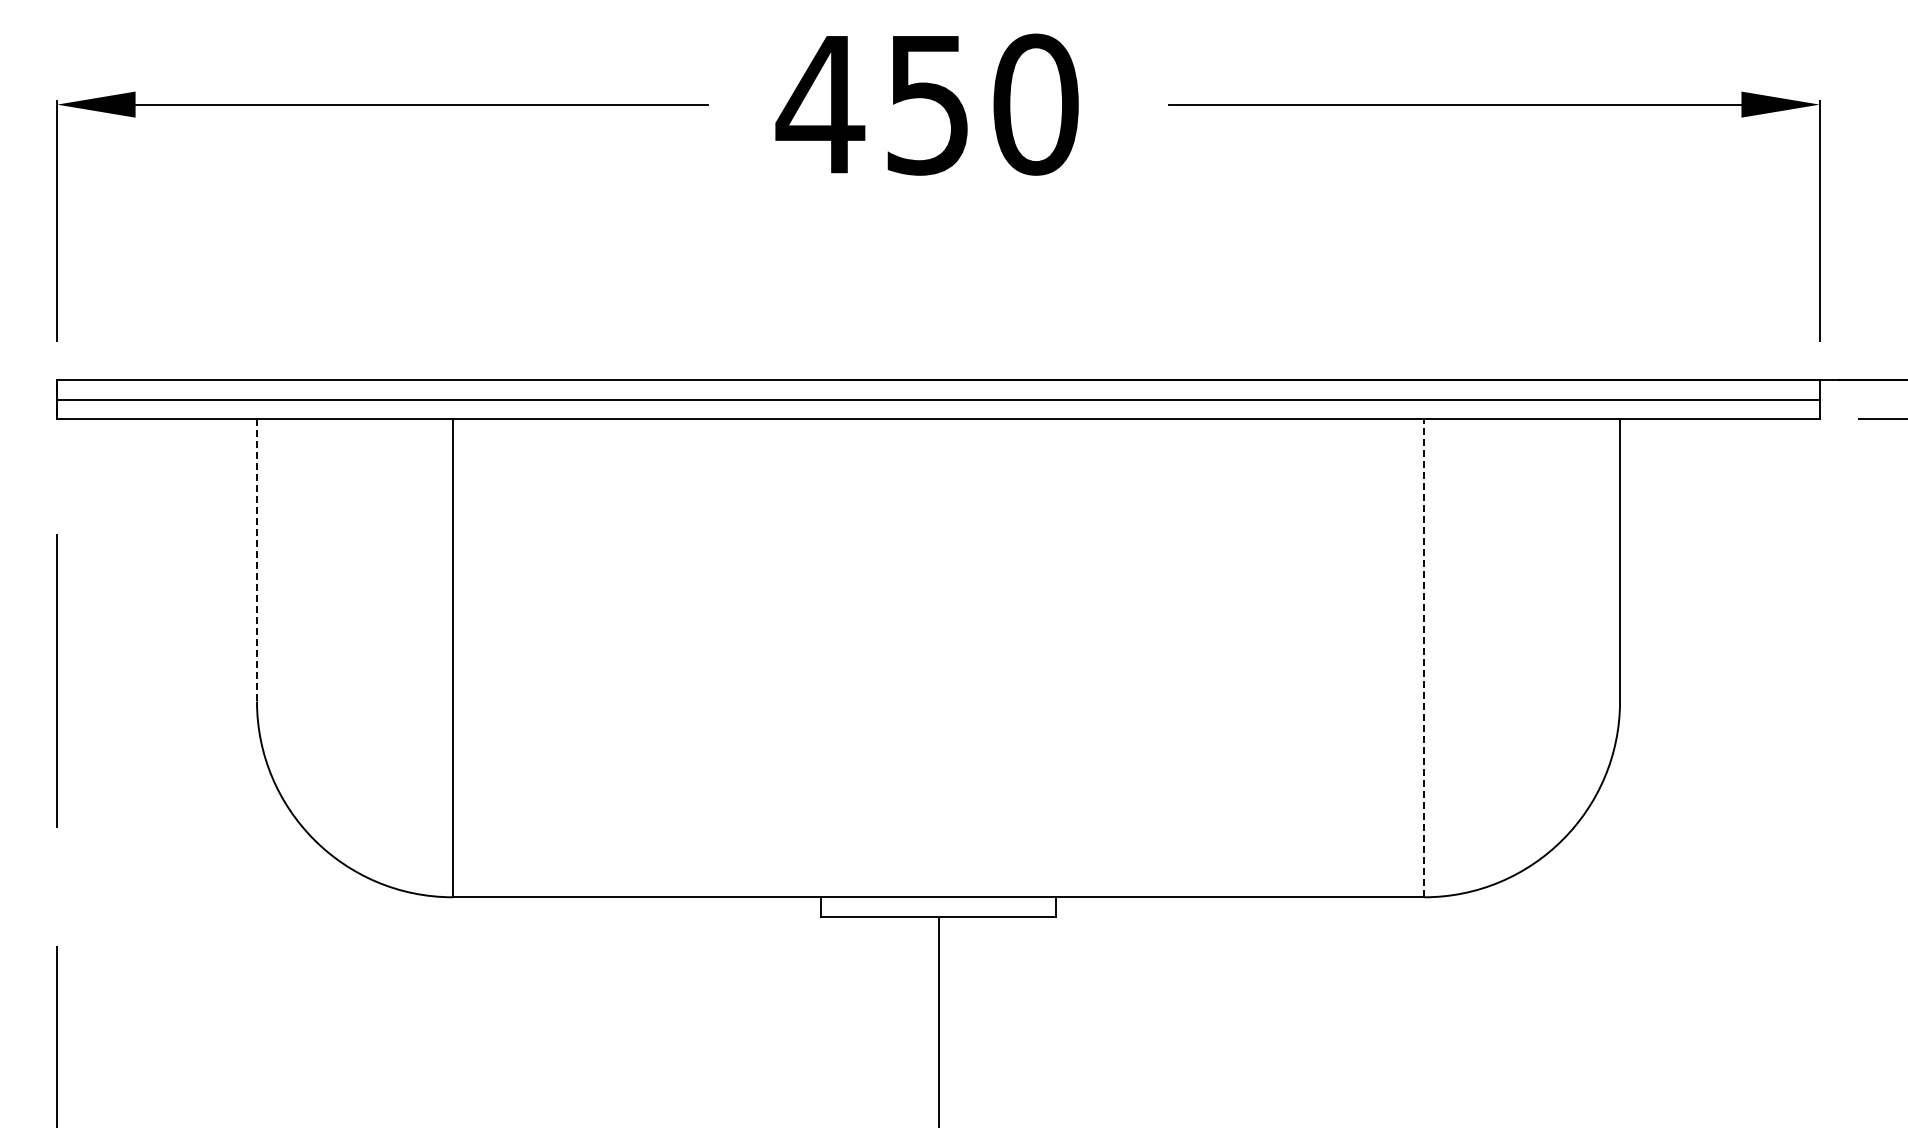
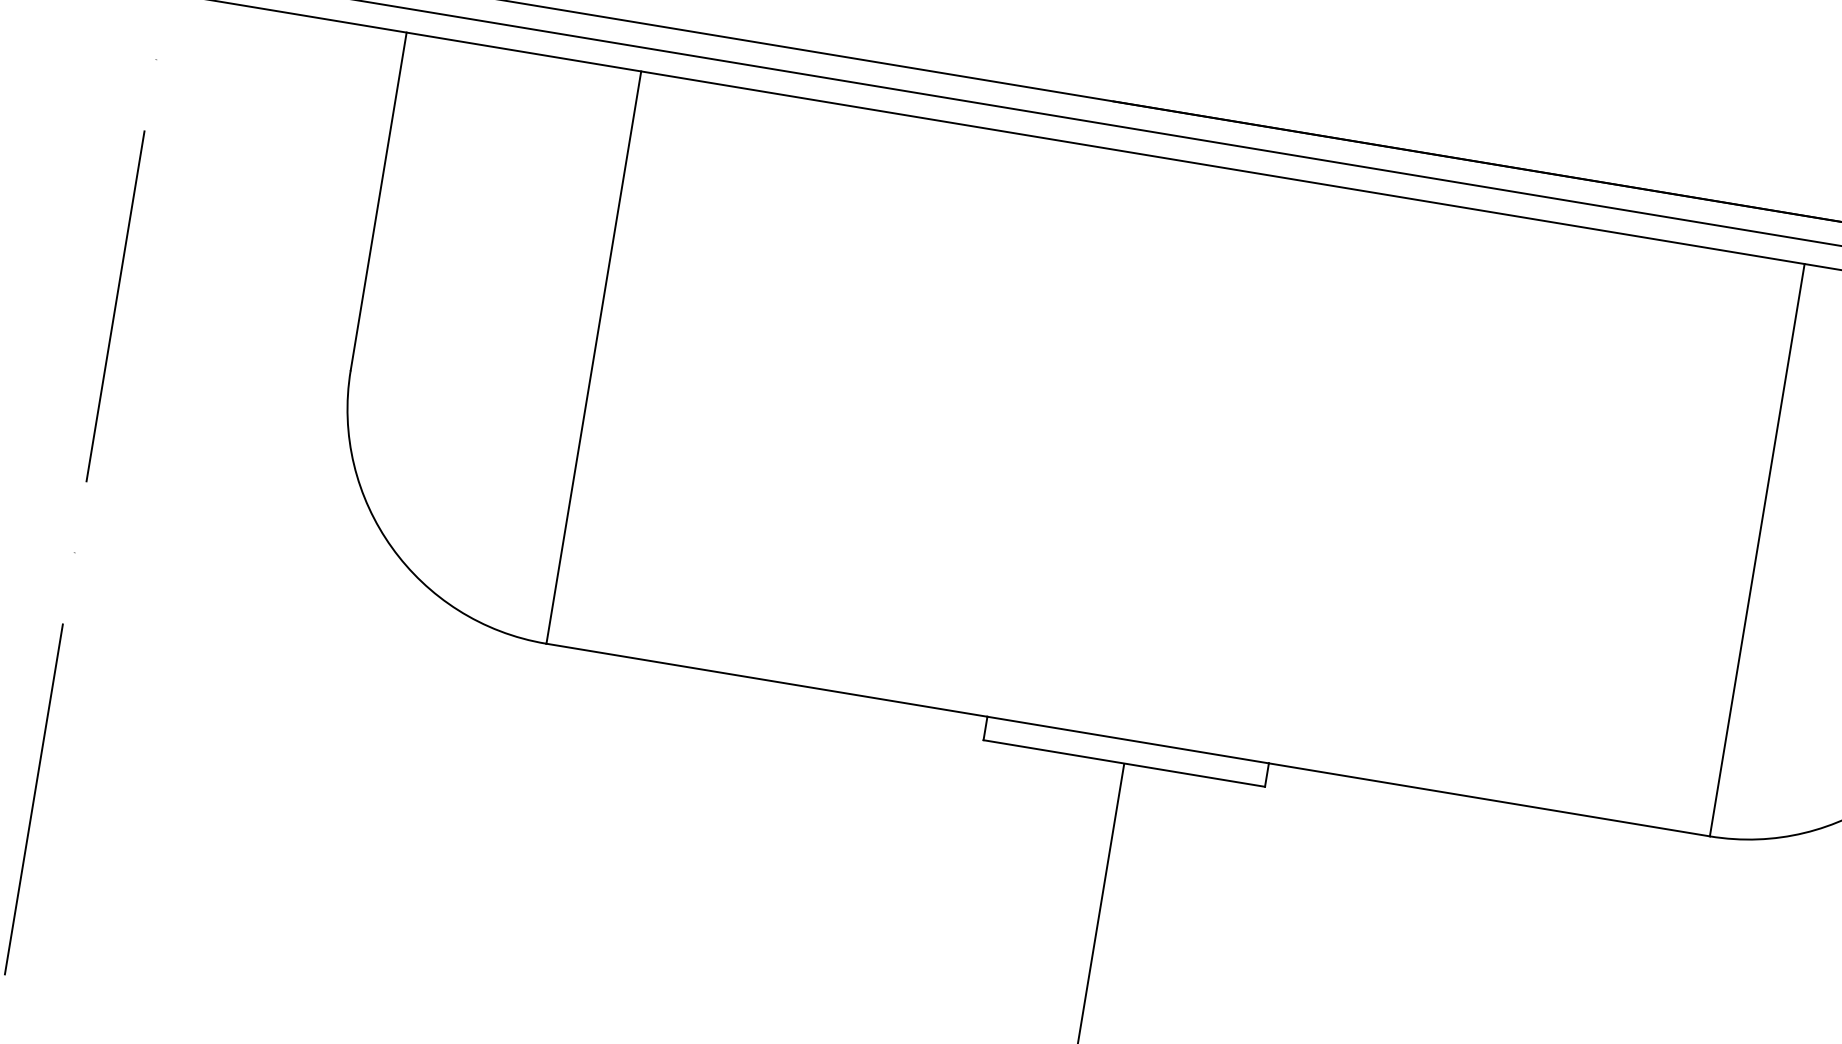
line: (256, 559) -> (378, 200), dashed -> solid
line: (1424, 658) -> (1757, 550), dashed -> solid

